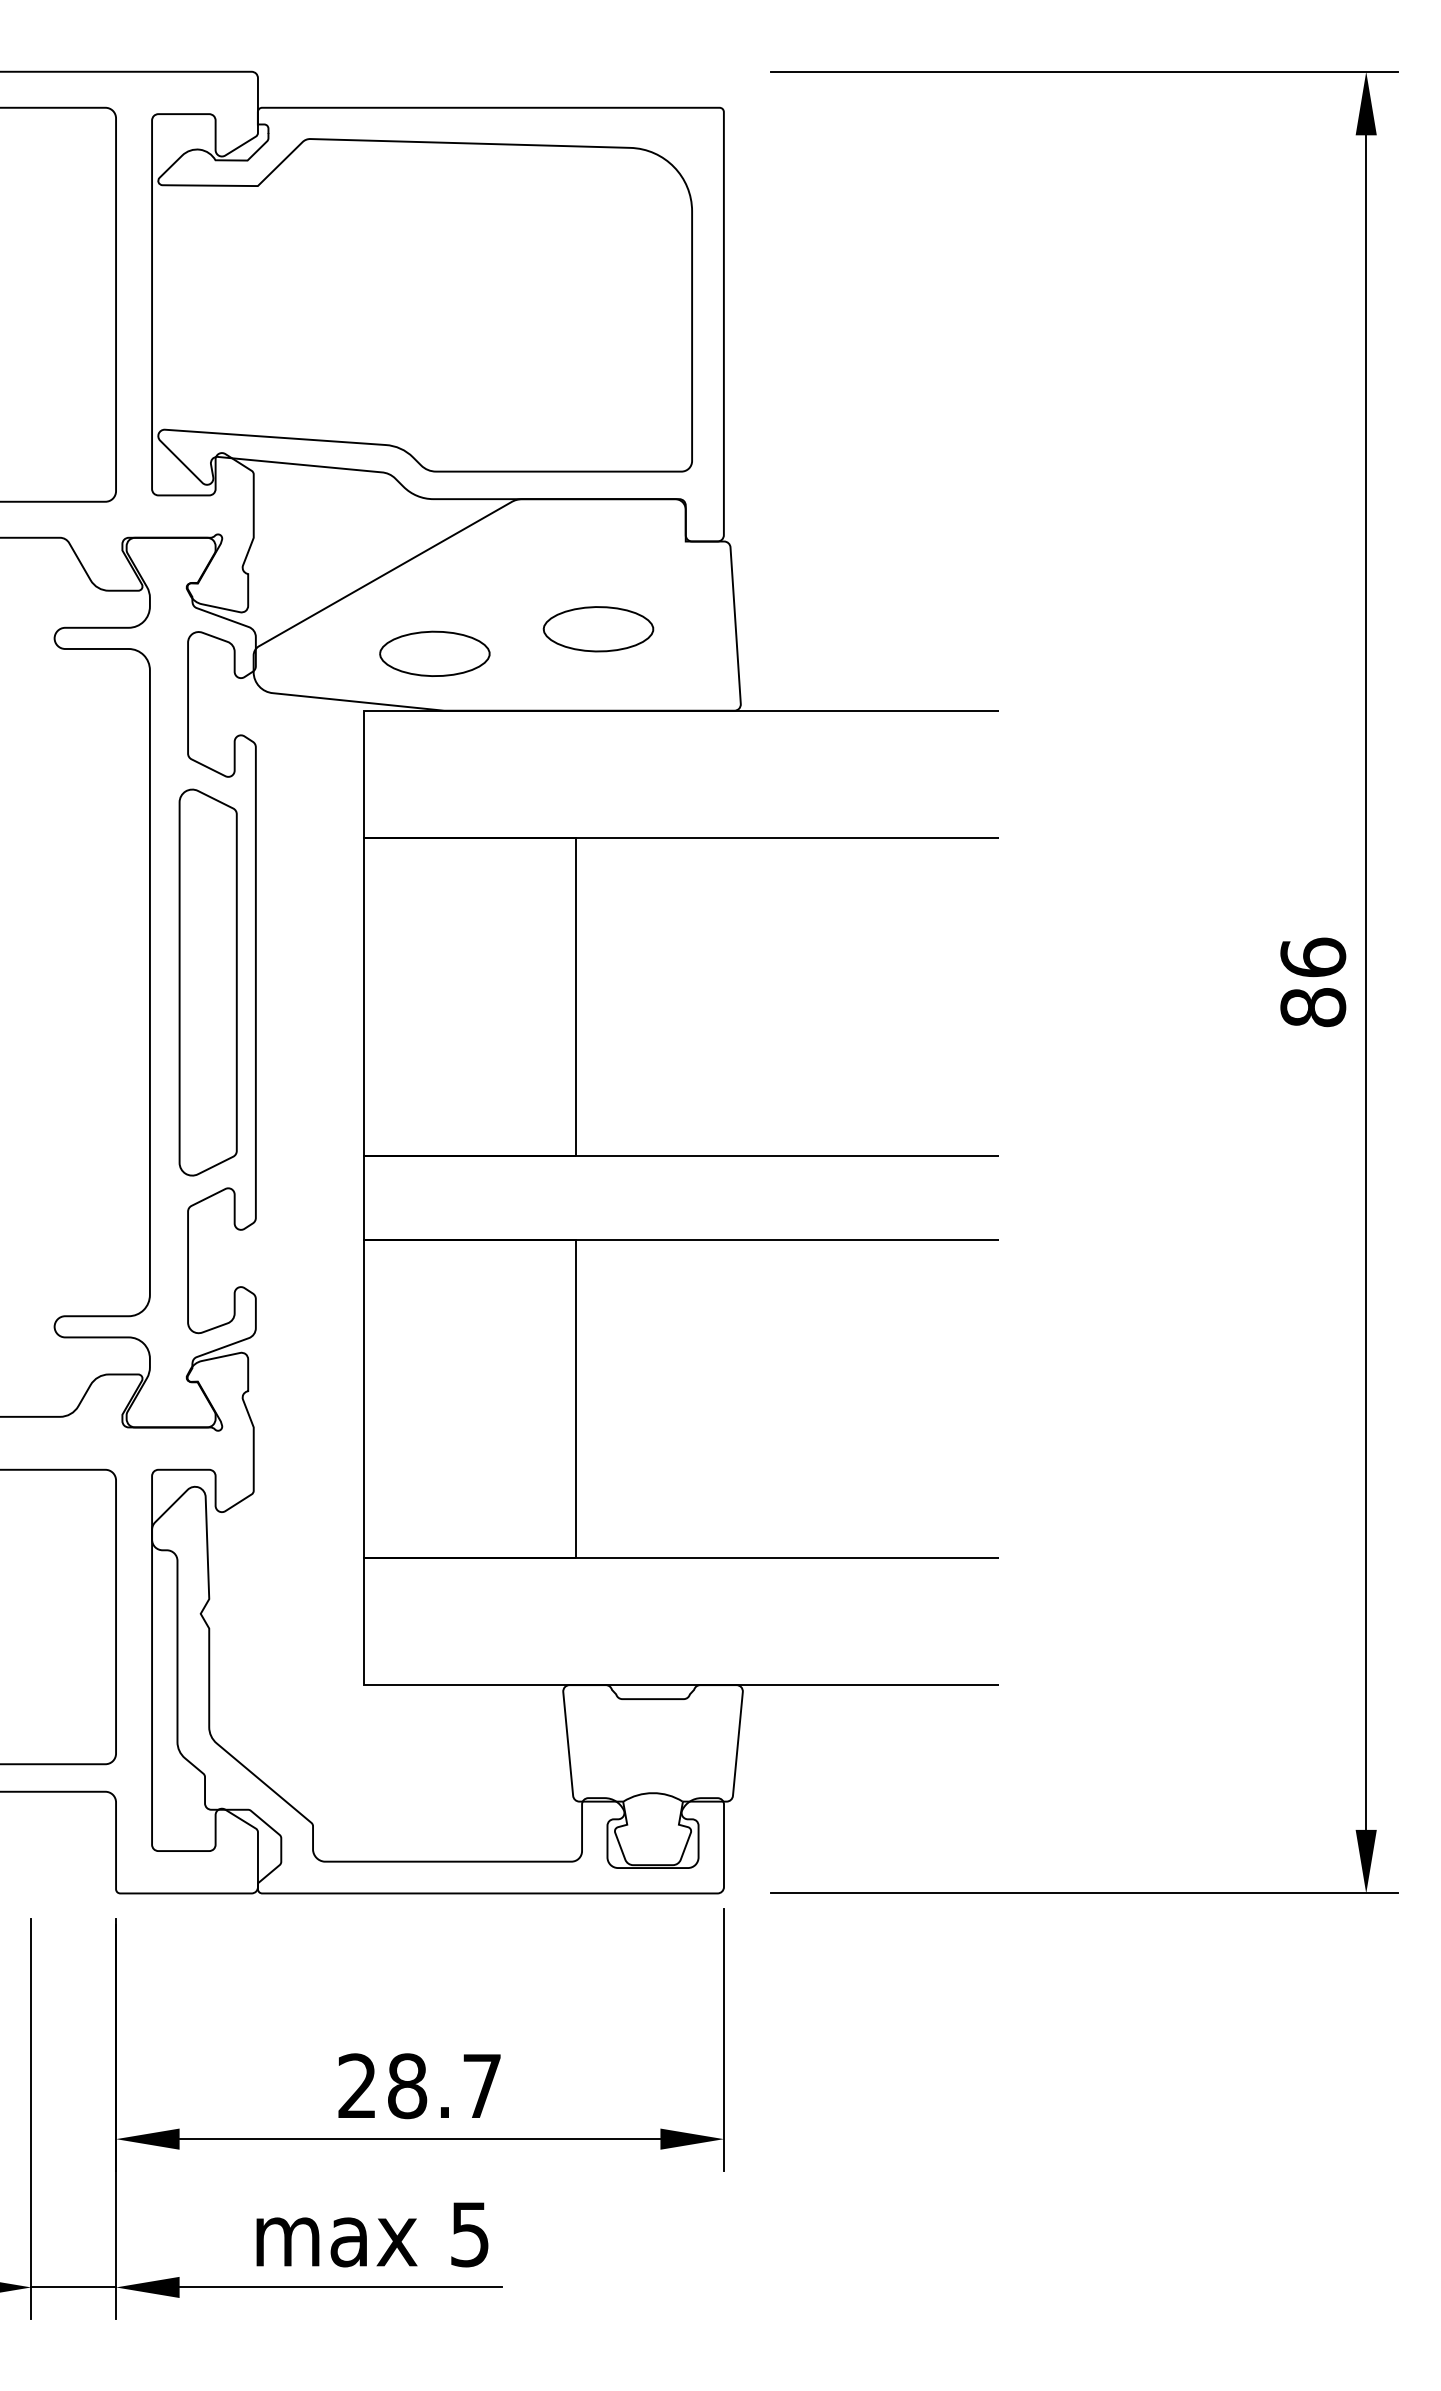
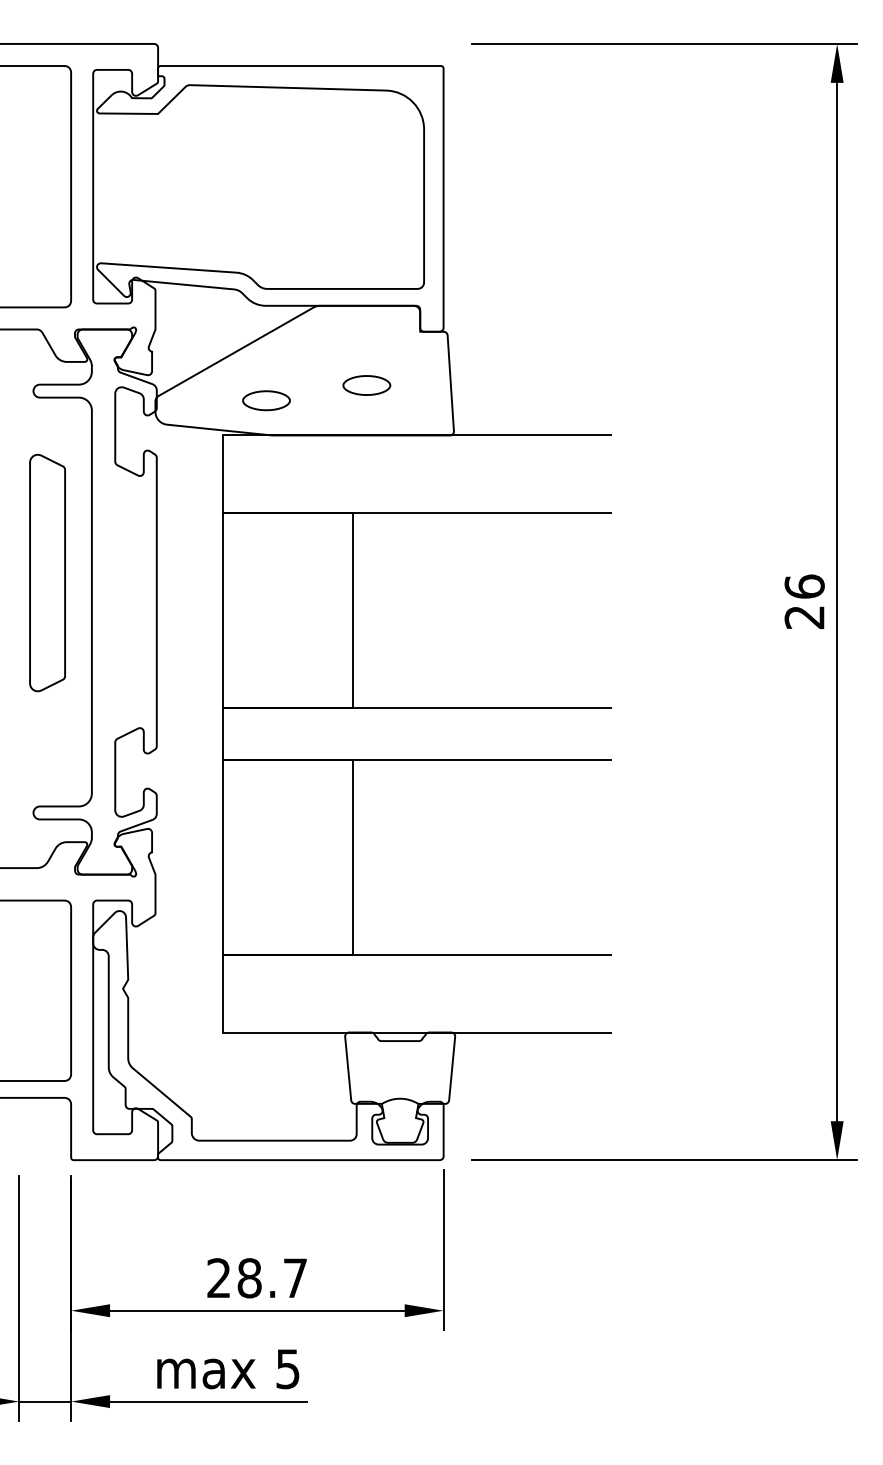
part: (598, 629) -> (366, 385), size x0.7
part: (434, 653) -> (266, 400), size x0.7
curve: (180, 981) -> (30, 572), moved
text: (1312, 1007) -> (804, 617), 86 -> 26

